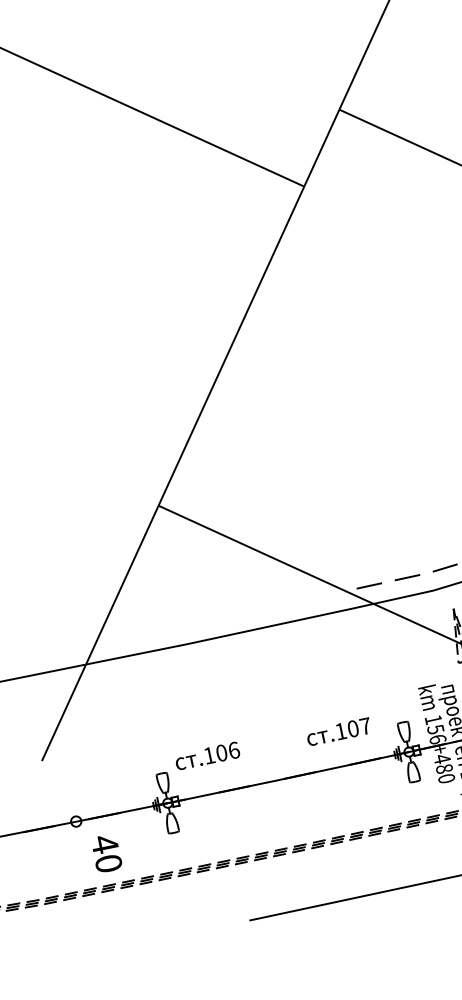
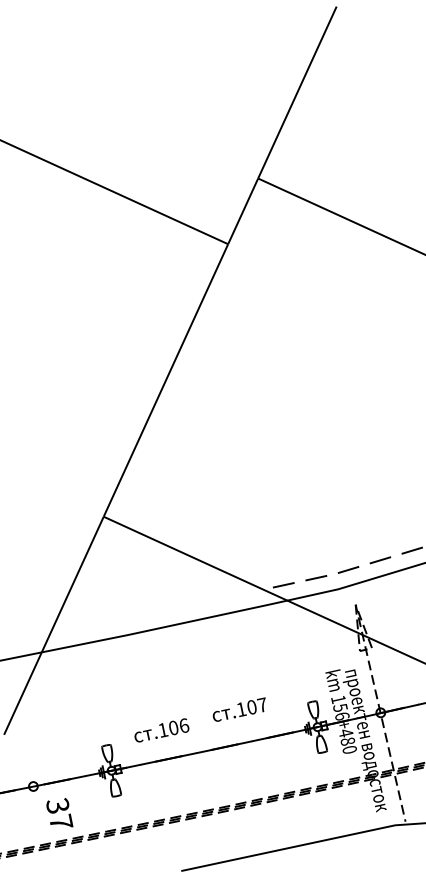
text: (337, 731) -> (238, 709), moved
text: (207, 756) -> (161, 730), moved
text: (106, 853) -> (59, 813), 40 -> 37

